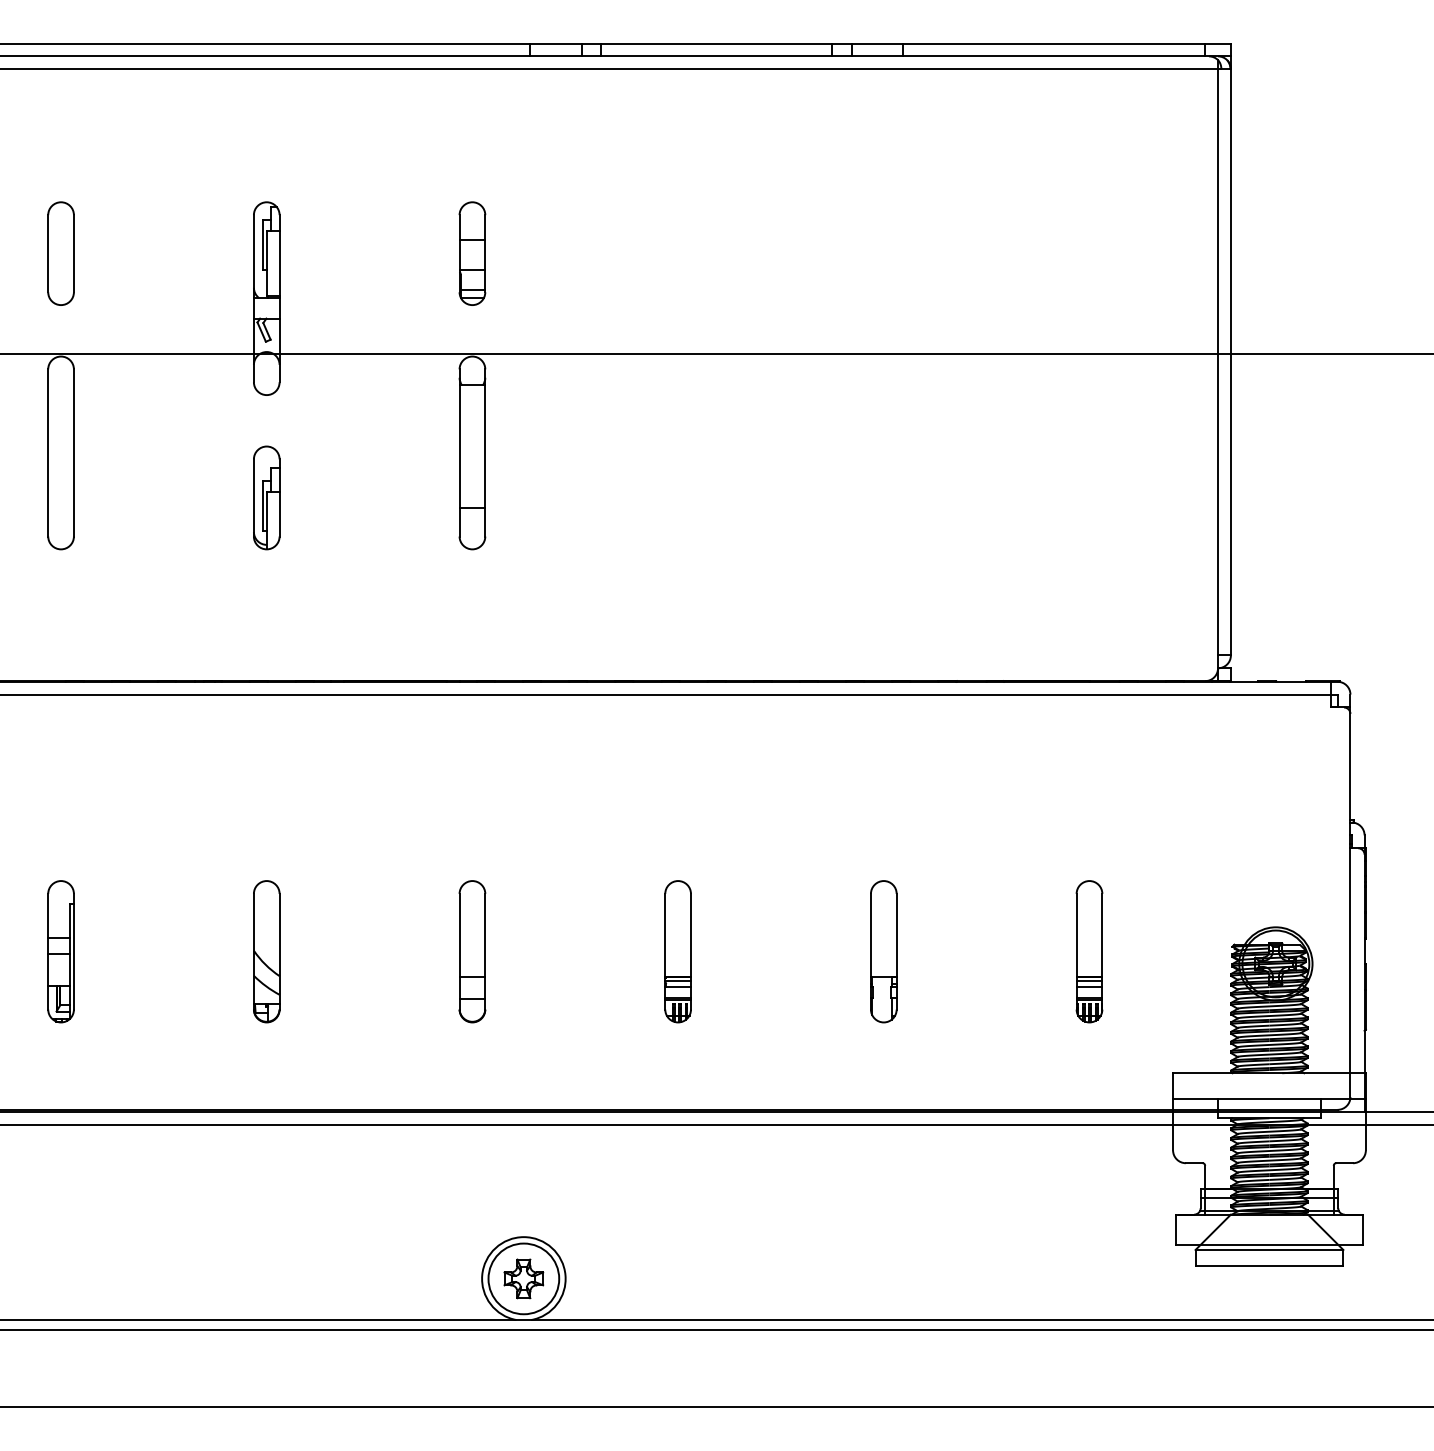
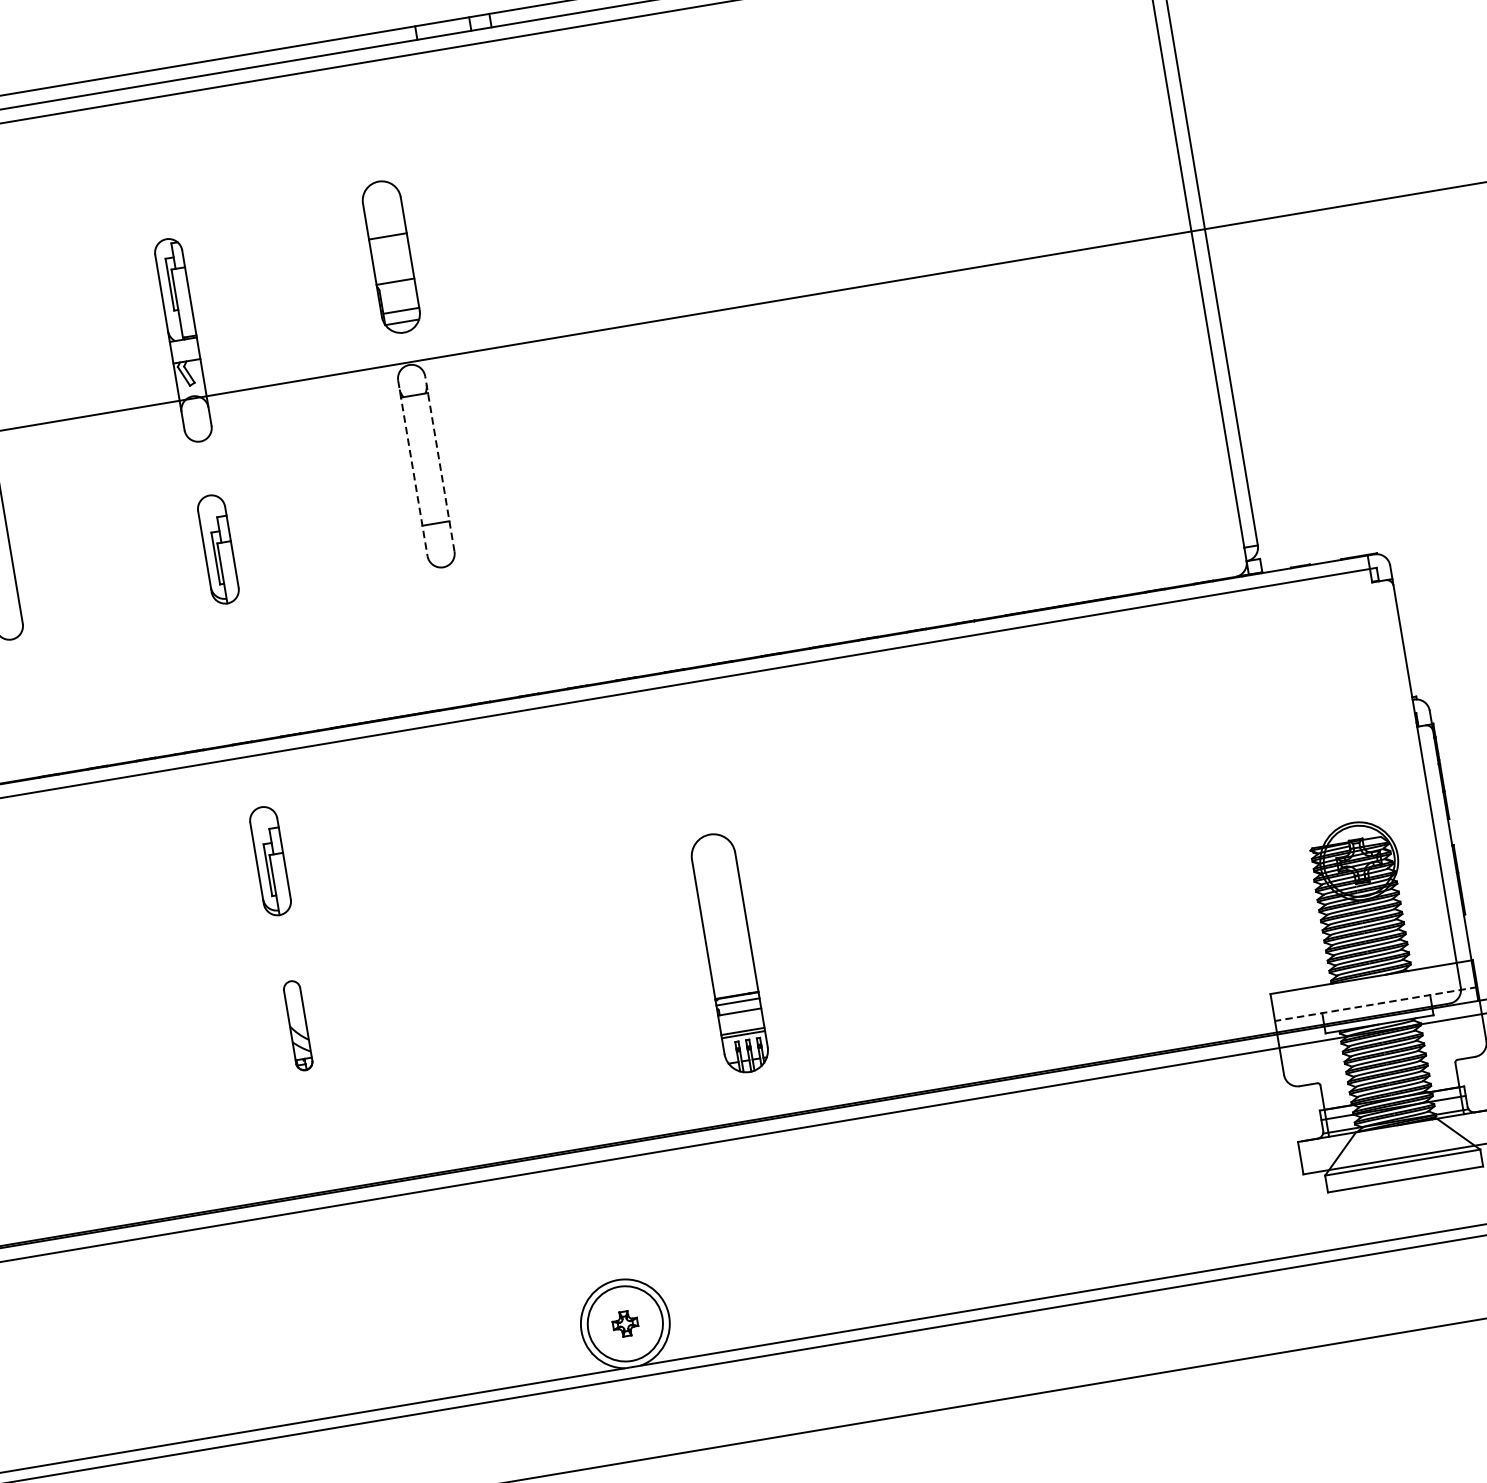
part: (472, 253) -> (391, 256), size x1.4
line: (459, 452) -> (412, 467), solid -> dashed
line: (485, 452) -> (439, 463), solid -> dashed
part: (266, 794) -> (270, 860), added
part: (60, 951) -> (81, 1061), removed
part: (266, 951) -> (297, 1025), size x0.6
part: (472, 951) -> (513, 989), removed
part: (677, 951) -> (729, 953), size x1.6
part: (883, 951) -> (945, 917), removed
part: (1089, 951) -> (1161, 880), removed
line: (1268, 1098) -> (1375, 1003), solid -> dashed
part: (523, 1278) -> (624, 1323), size x0.6

